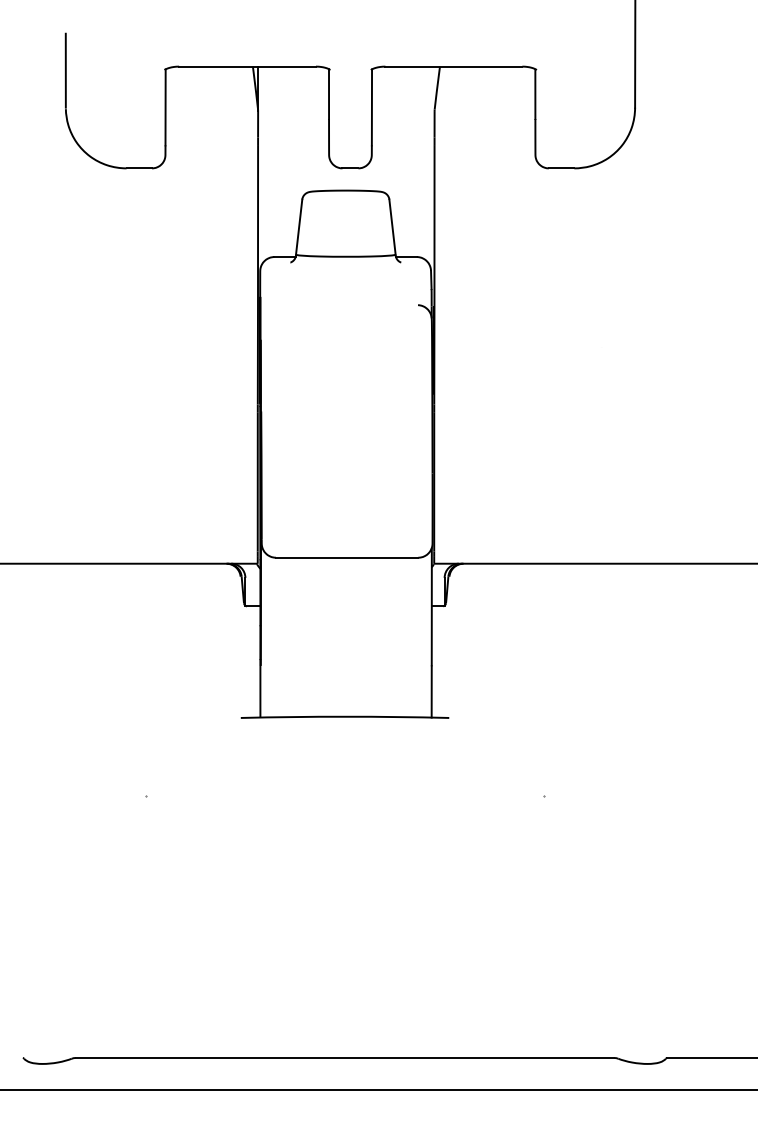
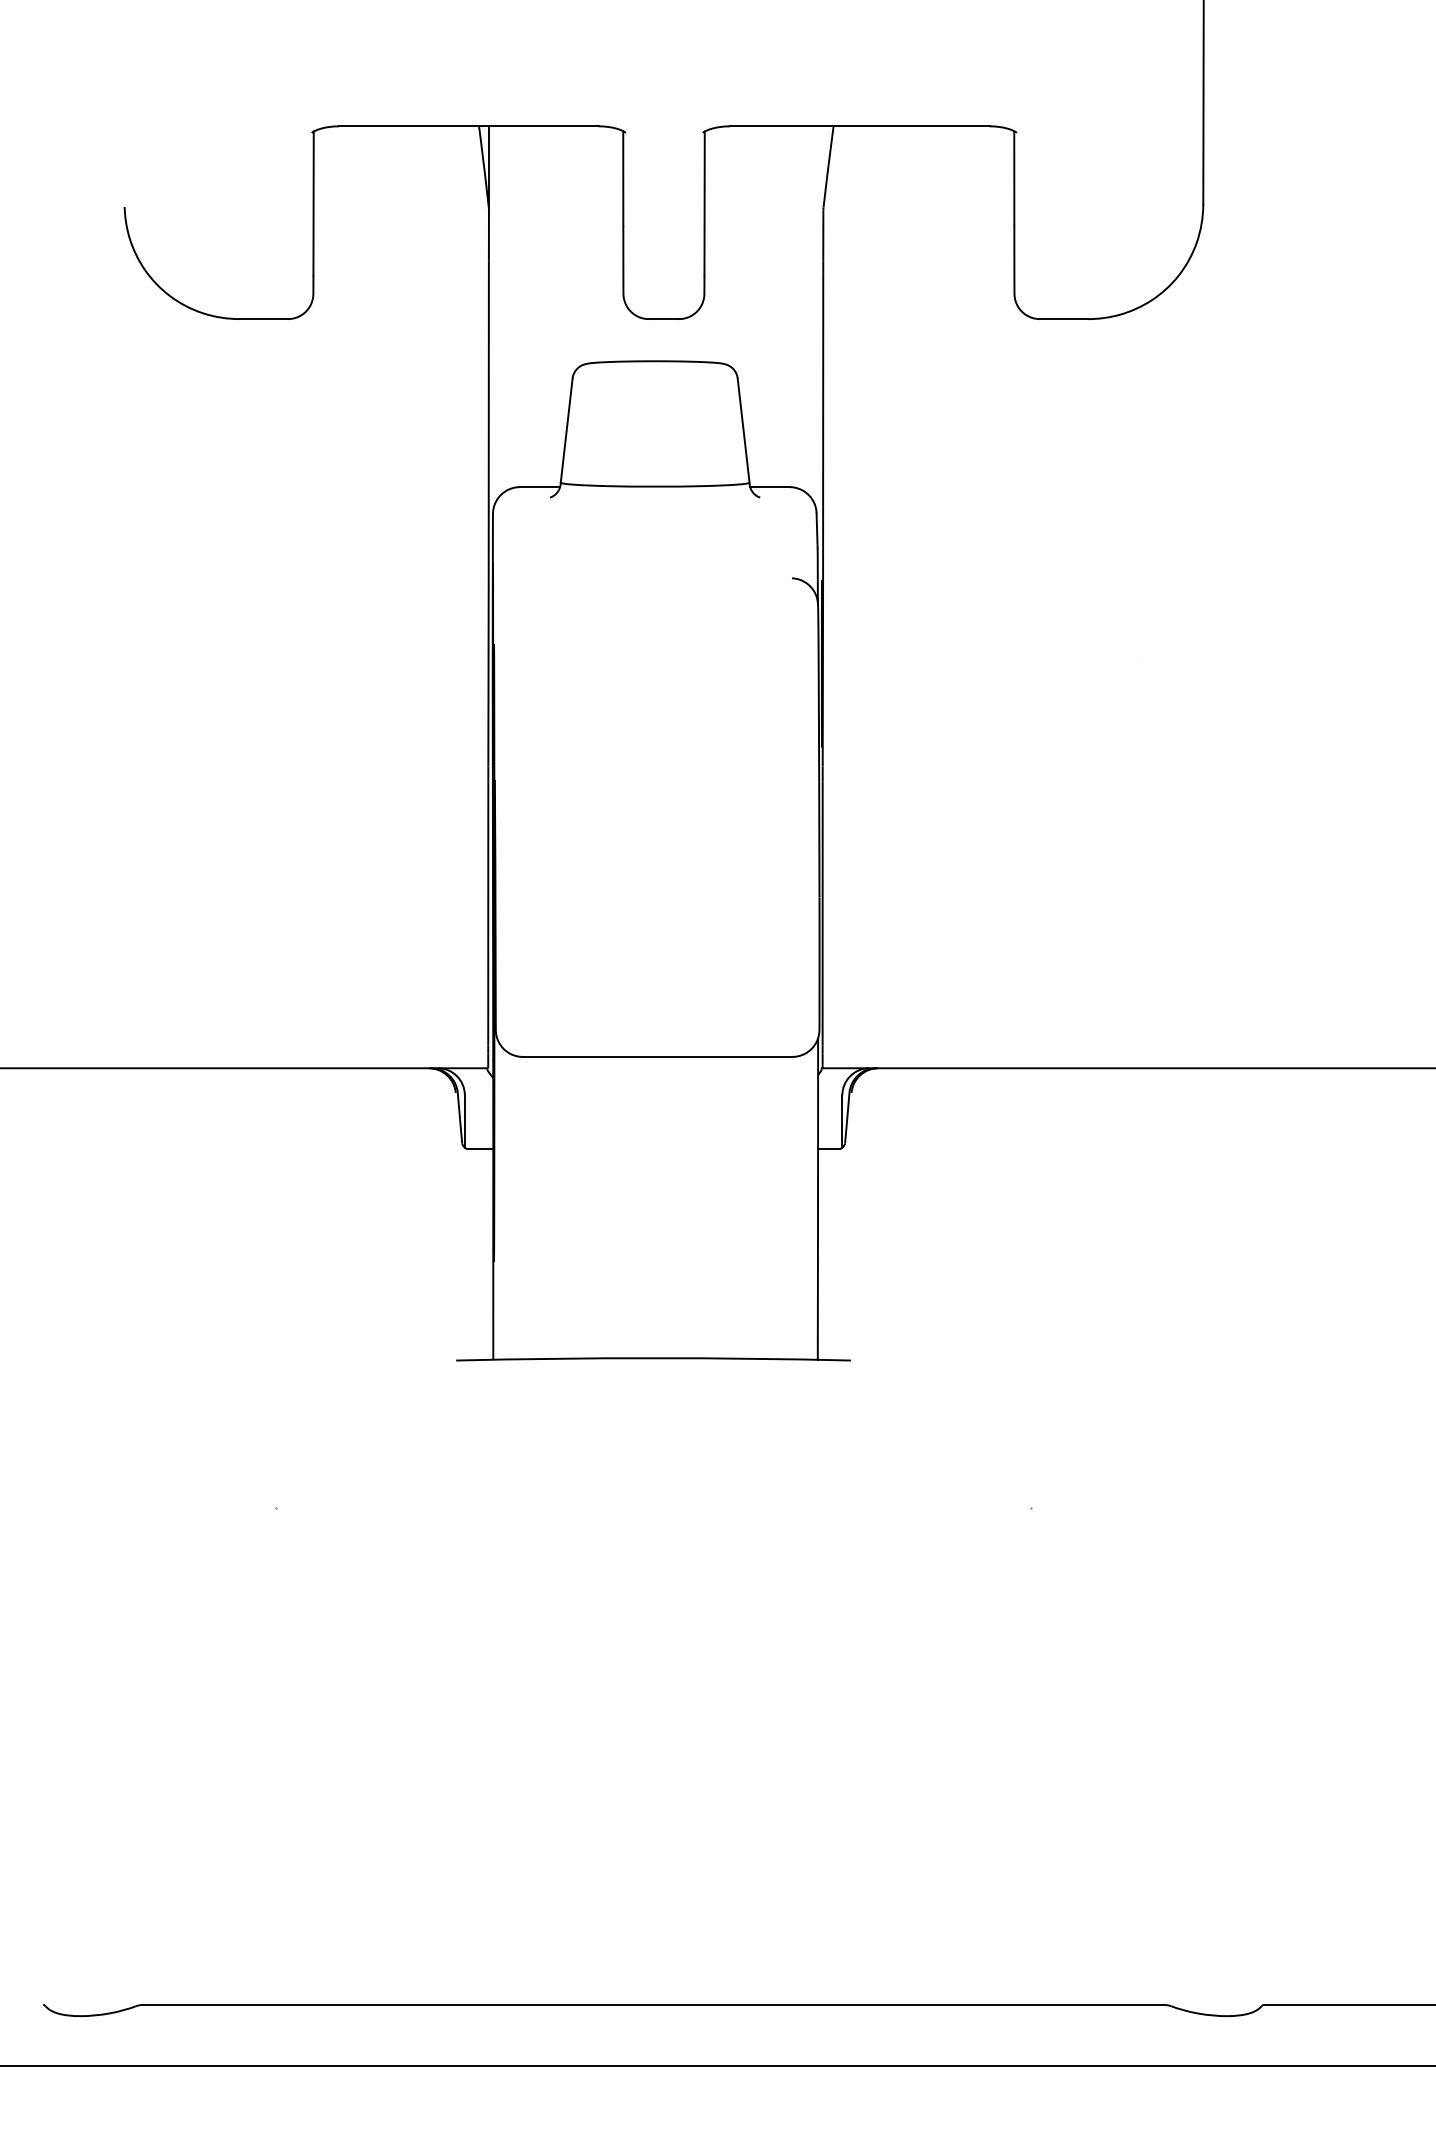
line: (65, 70) -> (123, 133), removed

